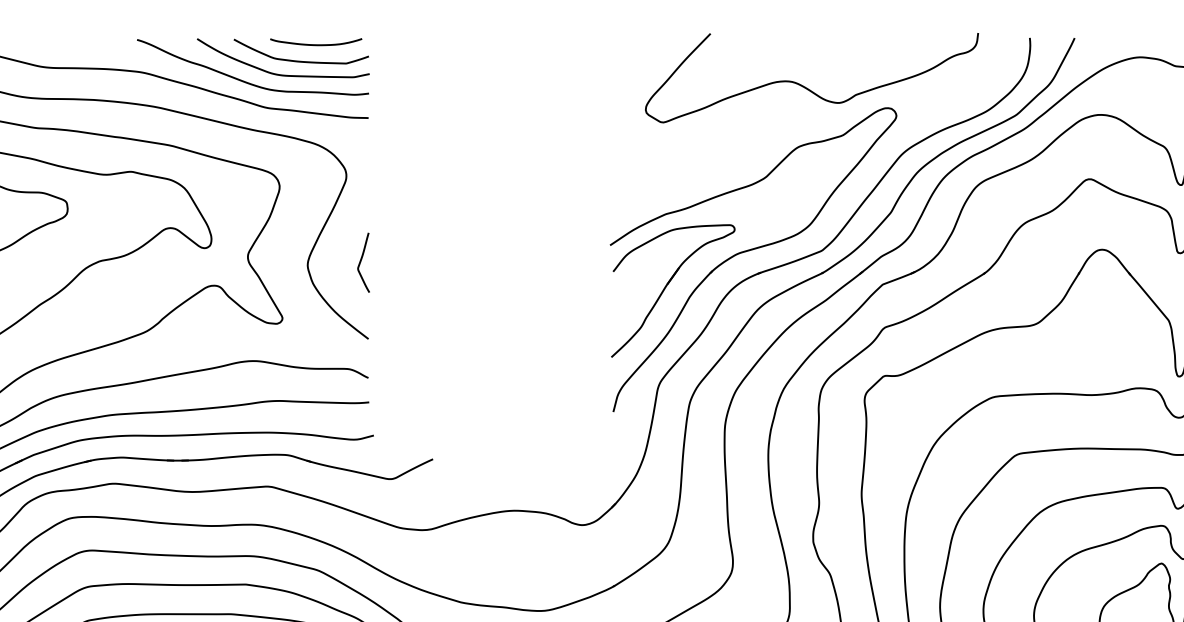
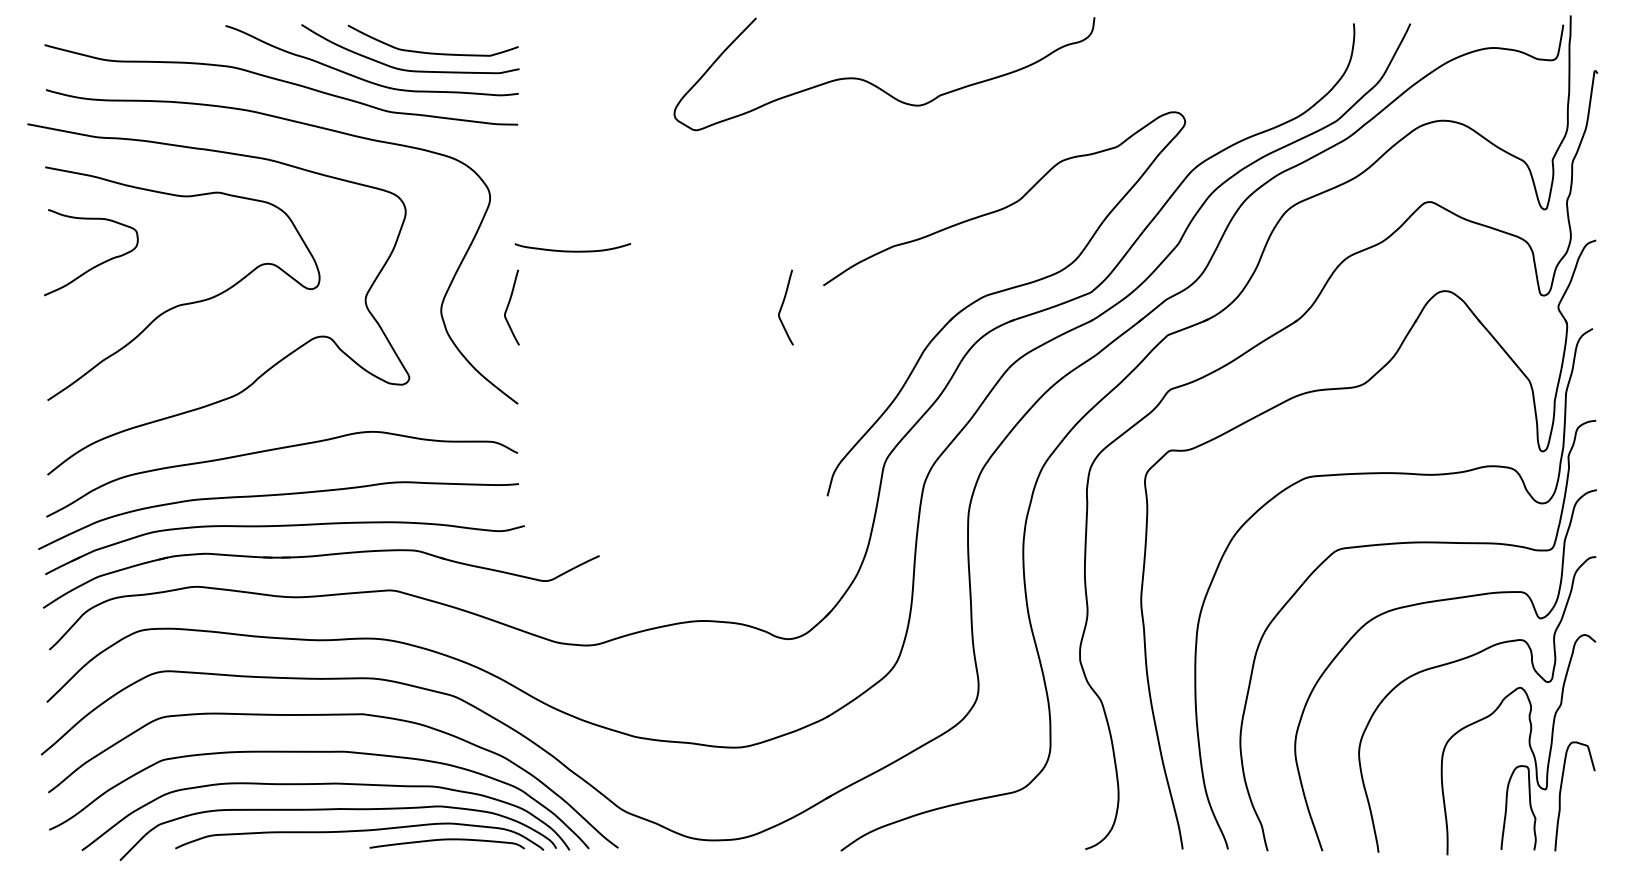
curve: (315, 44) -> (572, 250), moved
curve: (807, 87) -> (878, 86), moved
curve: (577, 262) -> (782, 307), added
part: (667, 286) -> (895, 337), removed

